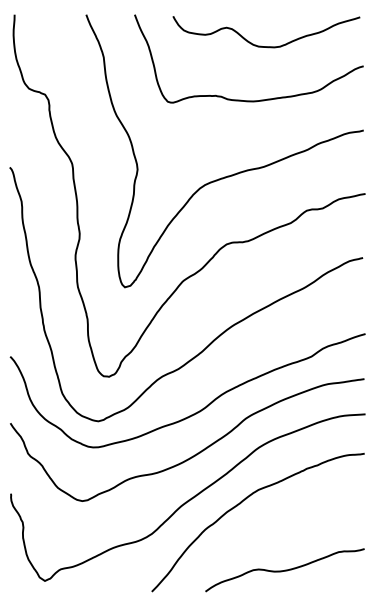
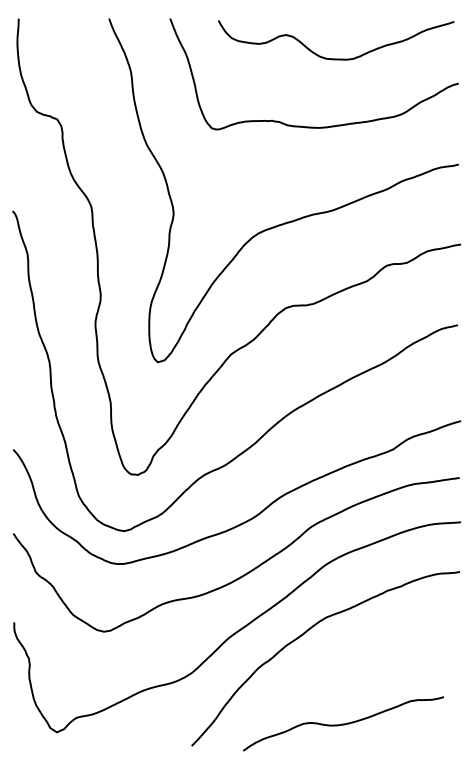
curve: (284, 569) -> (343, 723), moved

